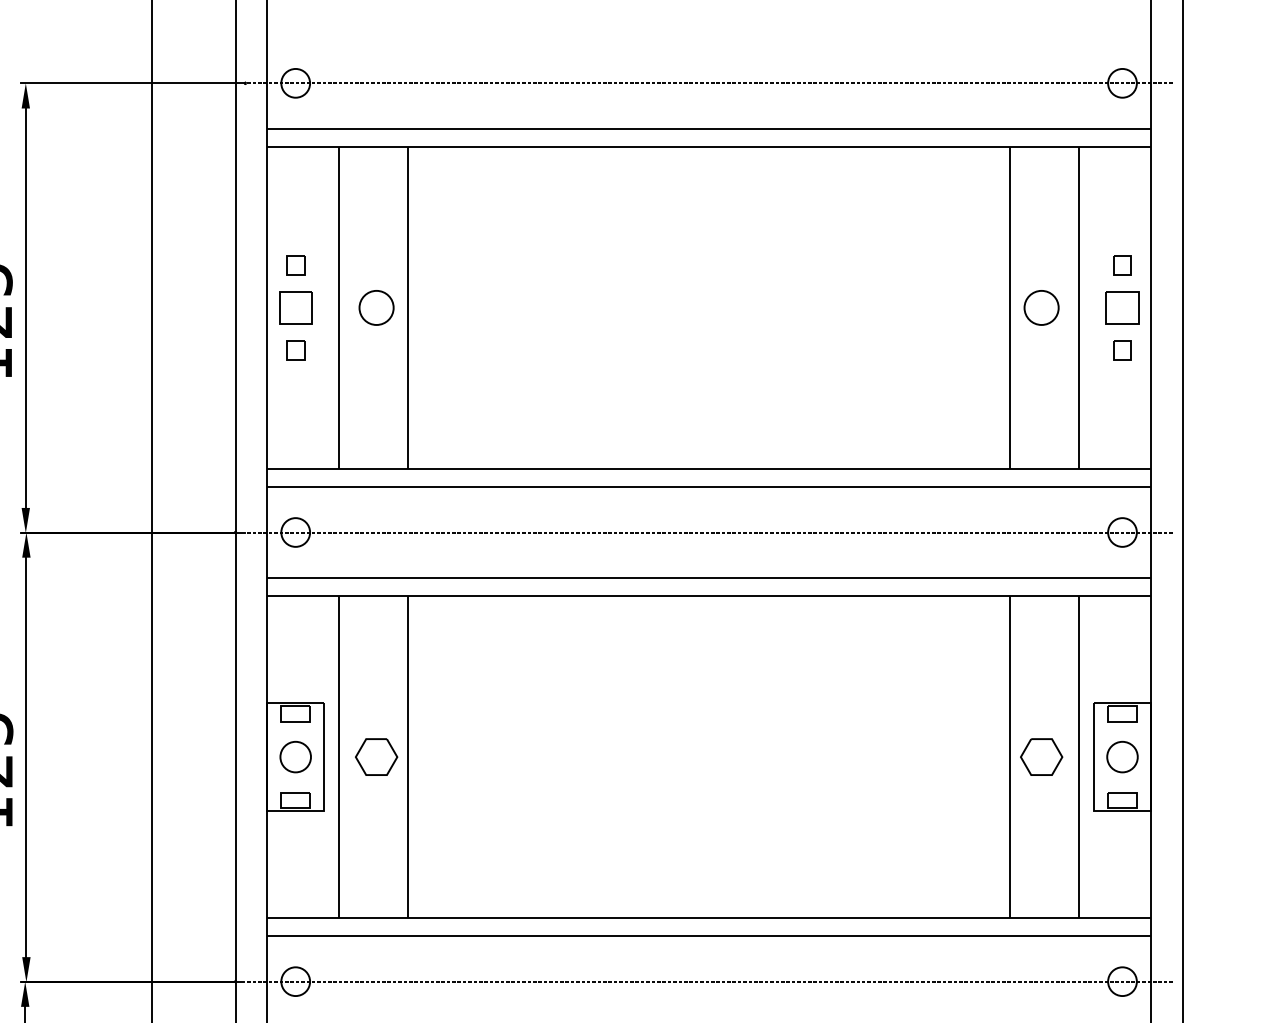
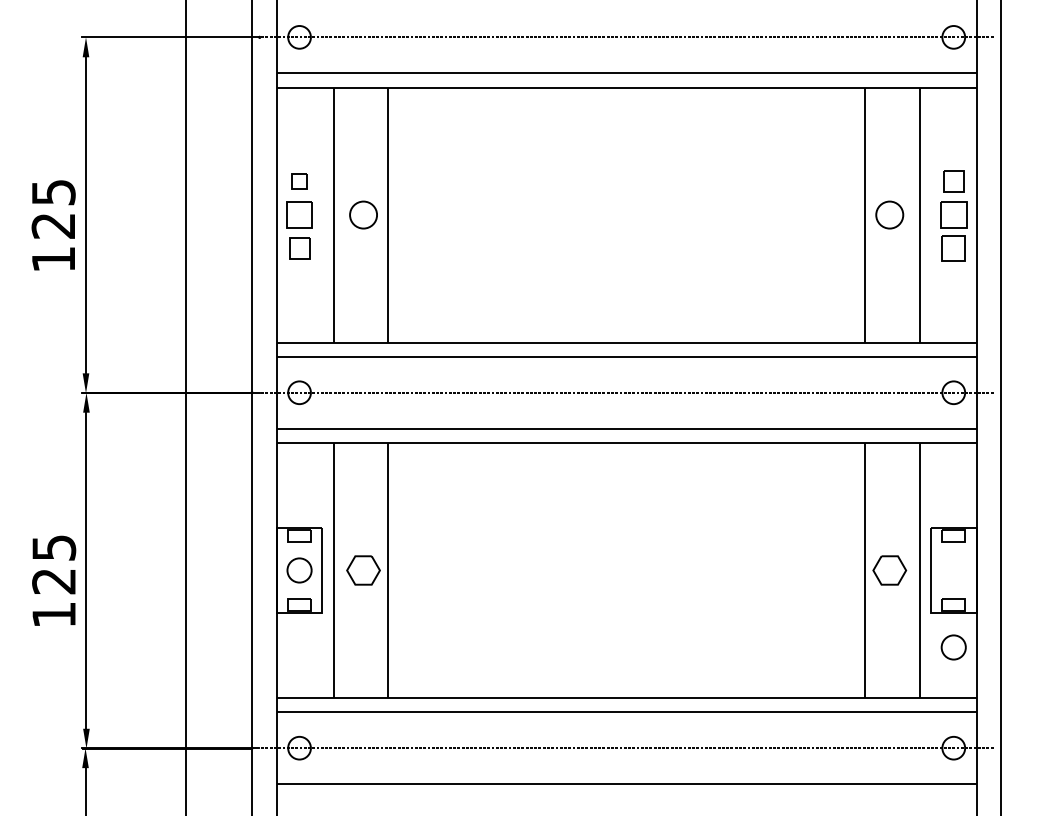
part: (1122, 265) -> (953, 181), size x1.4
part: (295, 350) -> (299, 248), size x1.4
part: (1122, 350) -> (953, 248), size x1.6
part: (1122, 757) -> (953, 647), moved

